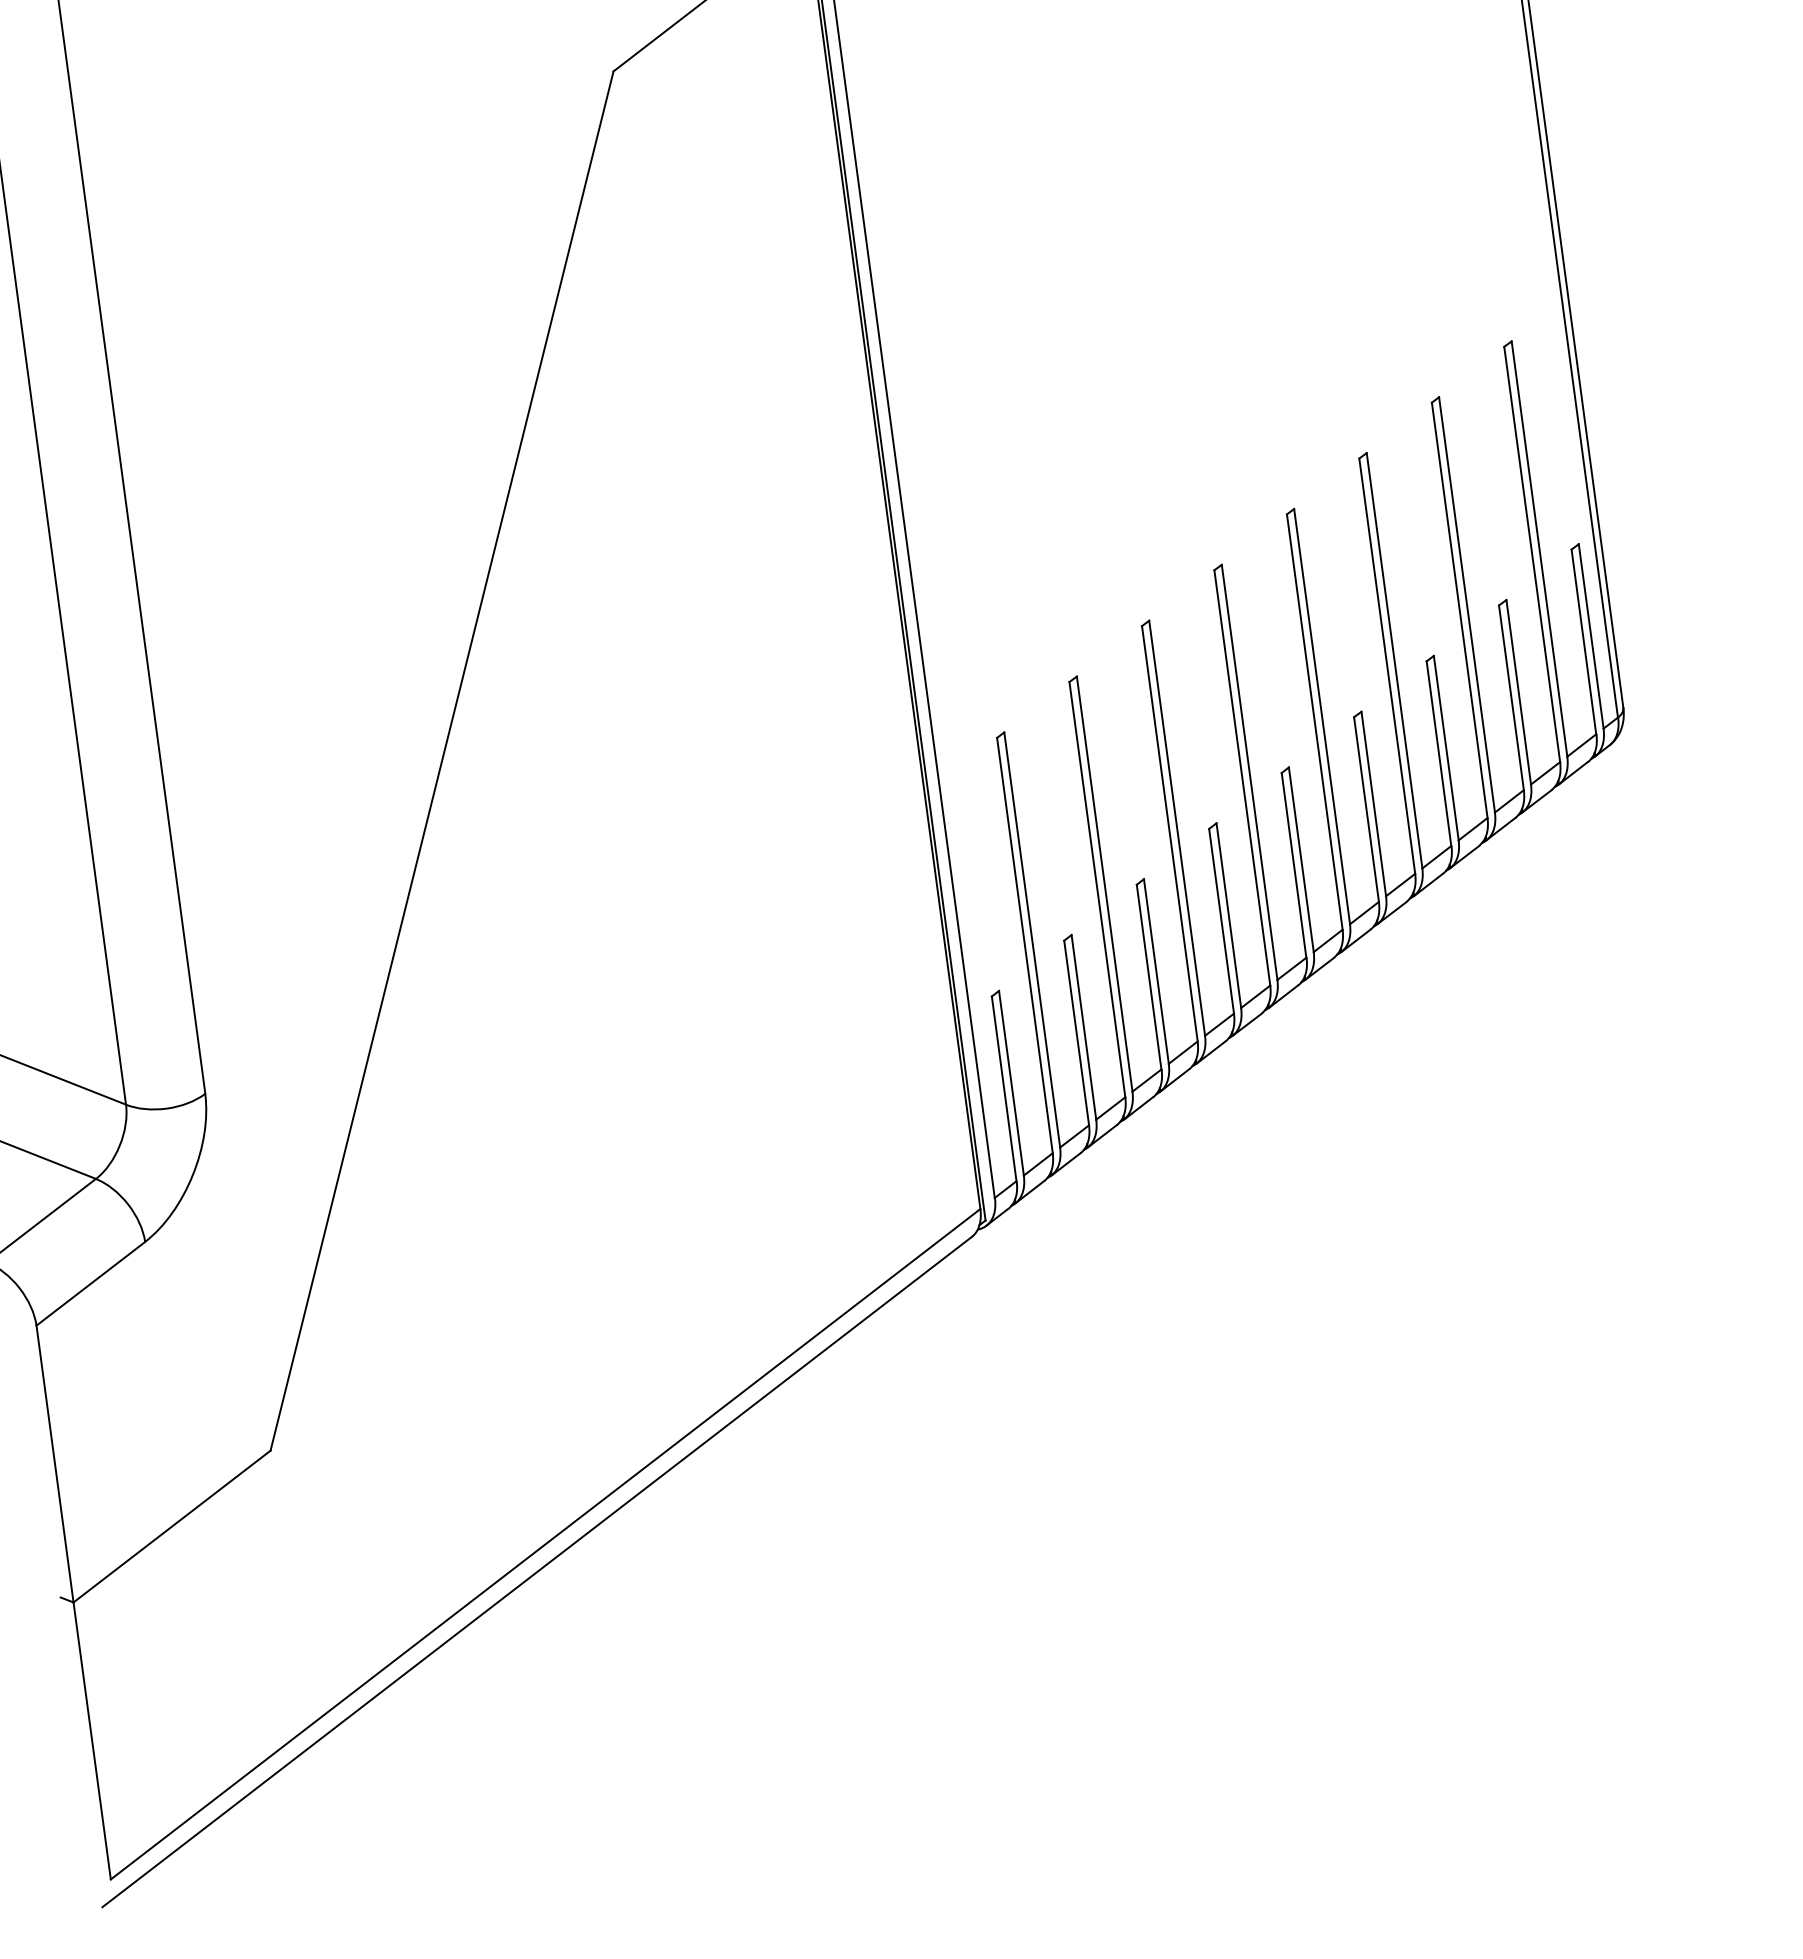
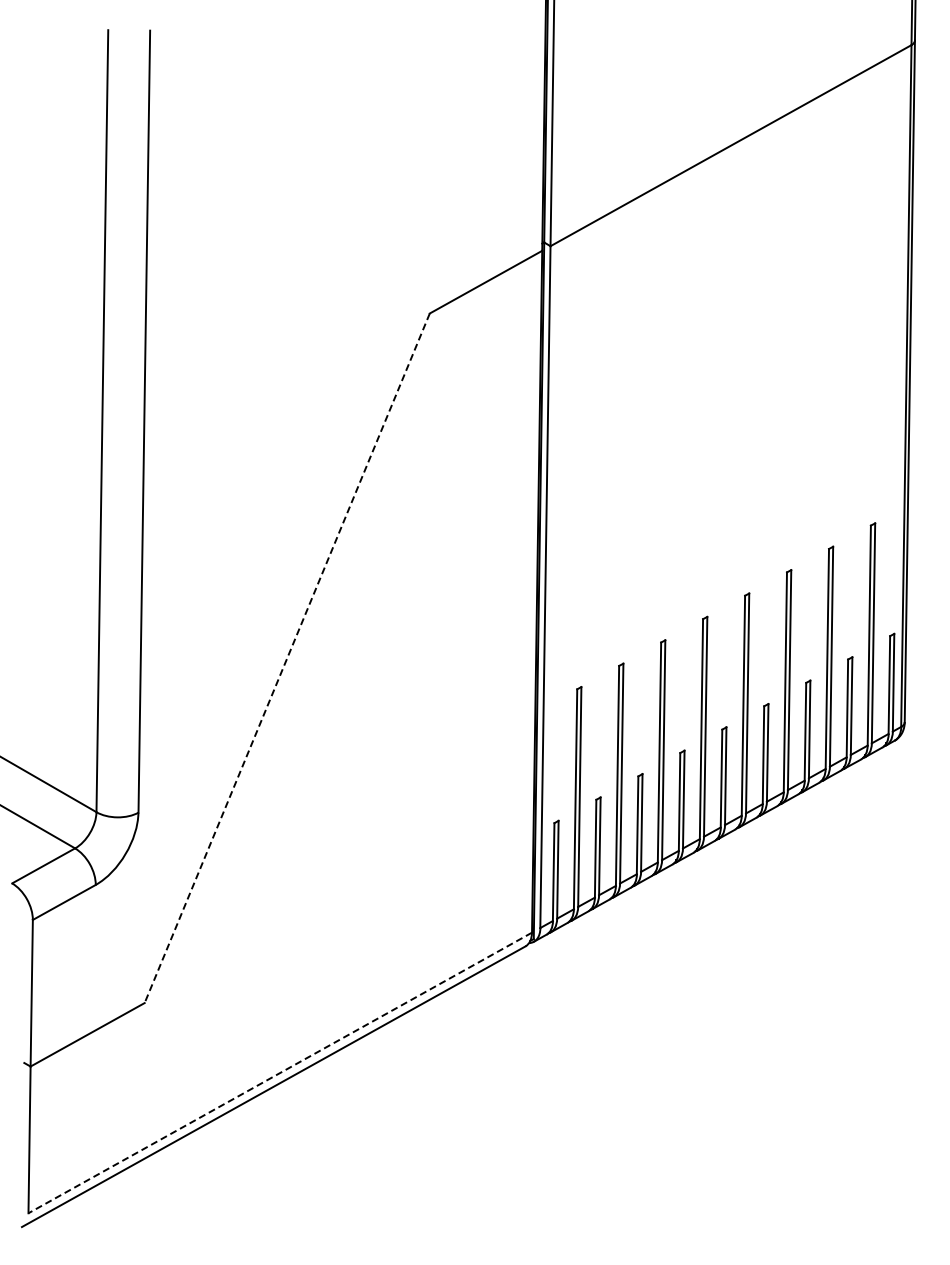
line: (442, 761) -> (287, 658), solid -> dashed
line: (544, 1545) -> (279, 1073), solid -> dashed

